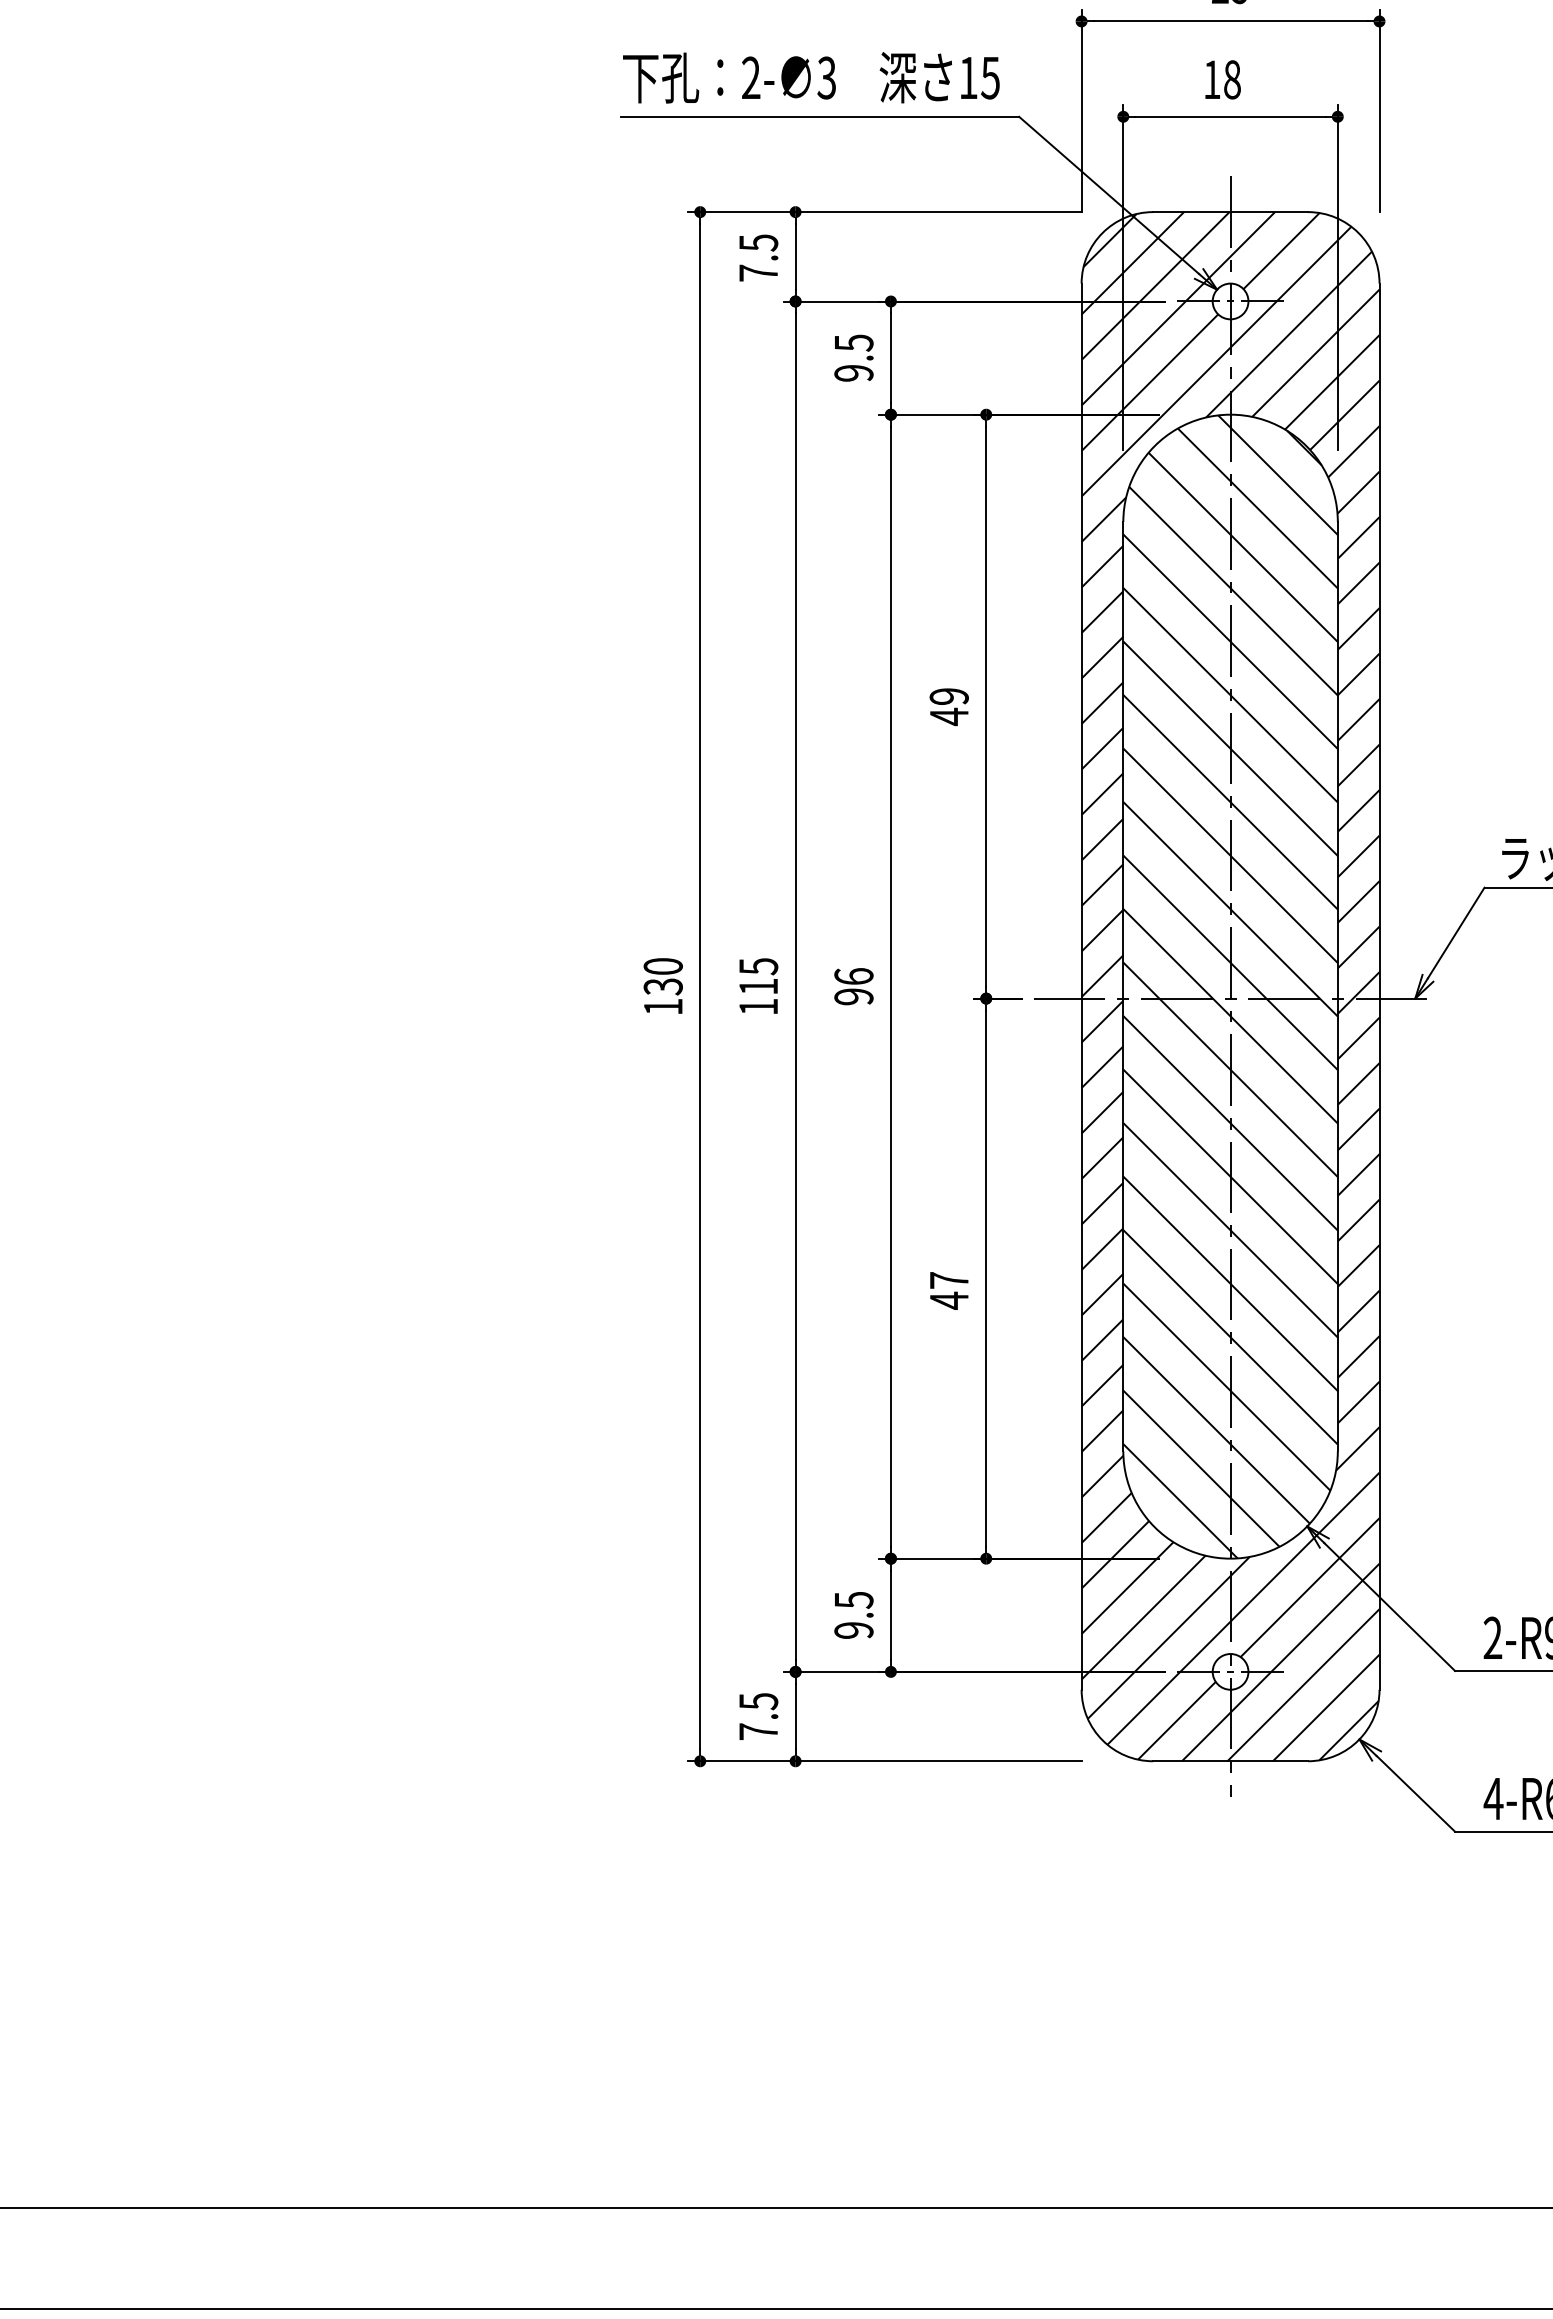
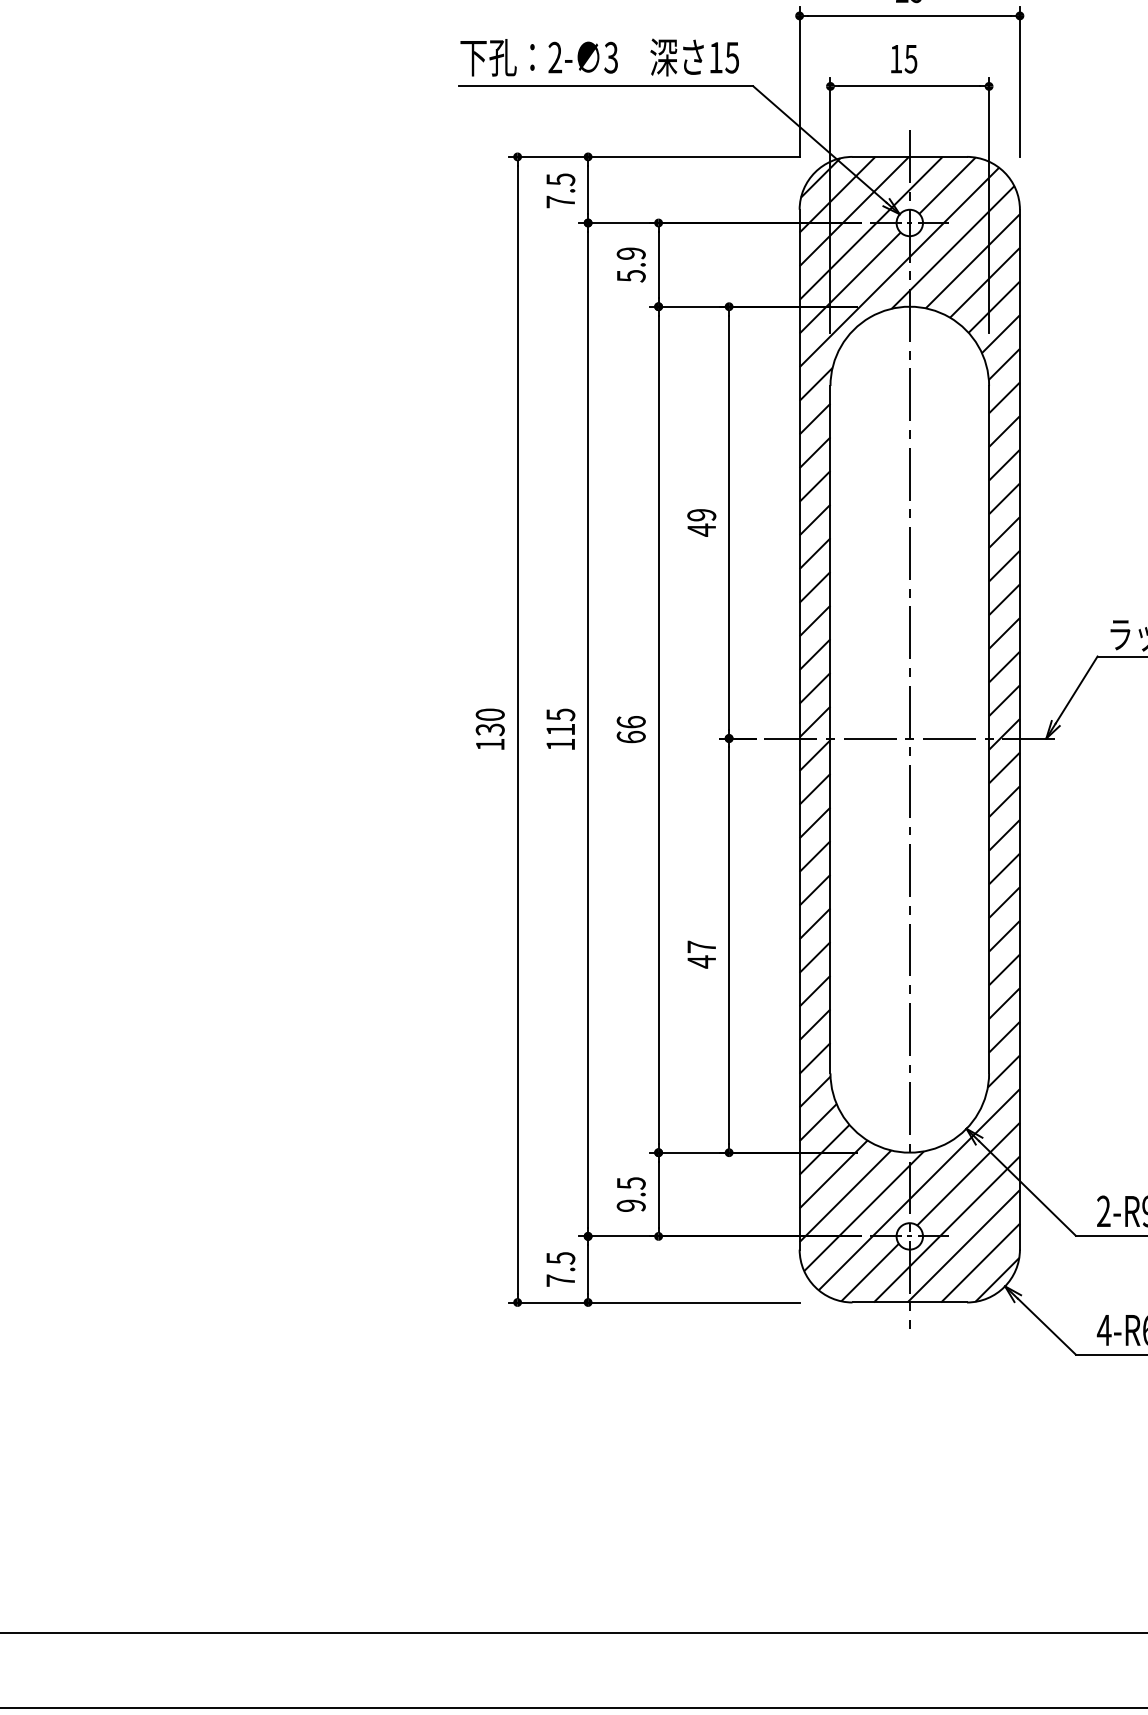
text: (1231, 79) -> (910, 58), 18 -> 15
text: (853, 358) -> (630, 265), 9.5 -> 5.9
hatch: (1230, 986) -> (909, 729), removed
text: (853, 996) -> (630, 736), 96 -> 66

